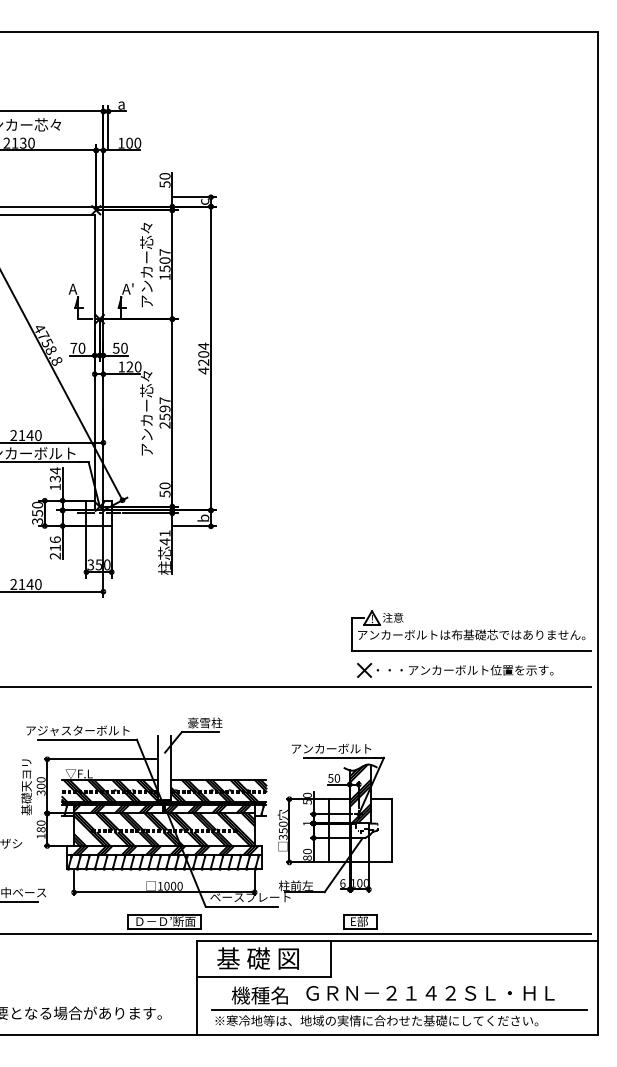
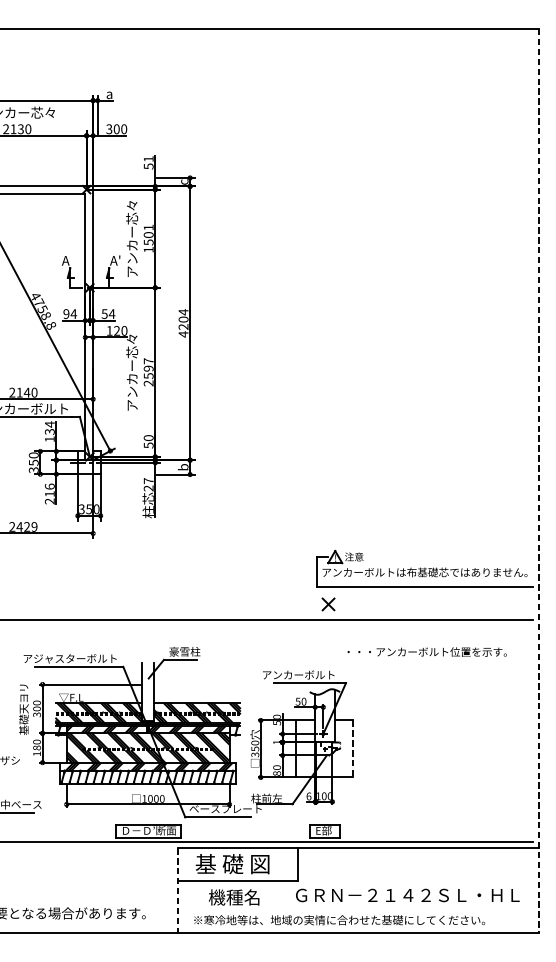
text: (121, 142) -> (109, 128), 100 -> 300
text: (164, 176) -> (148, 159), 50 -> 51
text: (164, 252) -> (148, 227), 1507 -> 1501
text: (77, 347) -> (69, 313), 70 -> 94
text: (124, 347) -> (112, 313), 50 -> 54
line: (598, 533) -> (539, 481), solid -> dashed
text: (164, 537) -> (148, 484), 41 -> 27
text: (29, 584) -> (26, 526), 2140 -> 2429
text: (464, 670) -> (426, 652), moved
hatch: (360, 793) -> (324, 715), removed
line: (392, 830) -> (353, 748), solid -> dashed
line: (197, 988) -> (177, 891), solid -> dashed
text: (430, 993) -> (407, 895), moved
line: (399, 1010) -> (360, 910), removed

